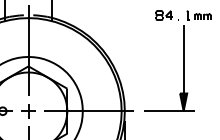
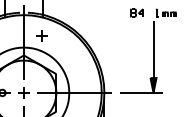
part: (49, 42) -> (41, 35), added

